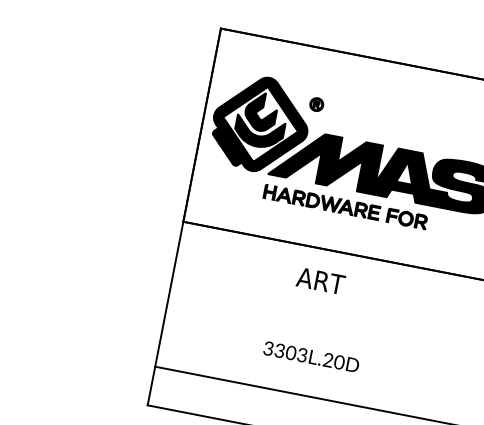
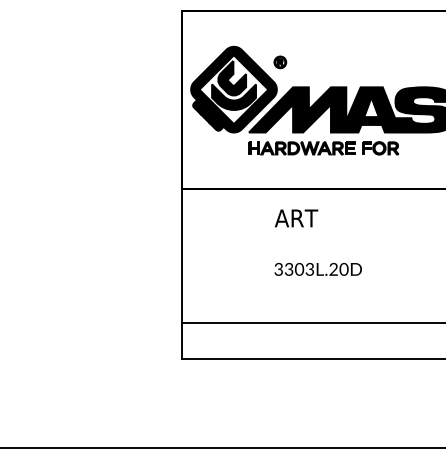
text: (320, 281) -> (296, 218), moved
text: (310, 356) -> (317, 269), moved

